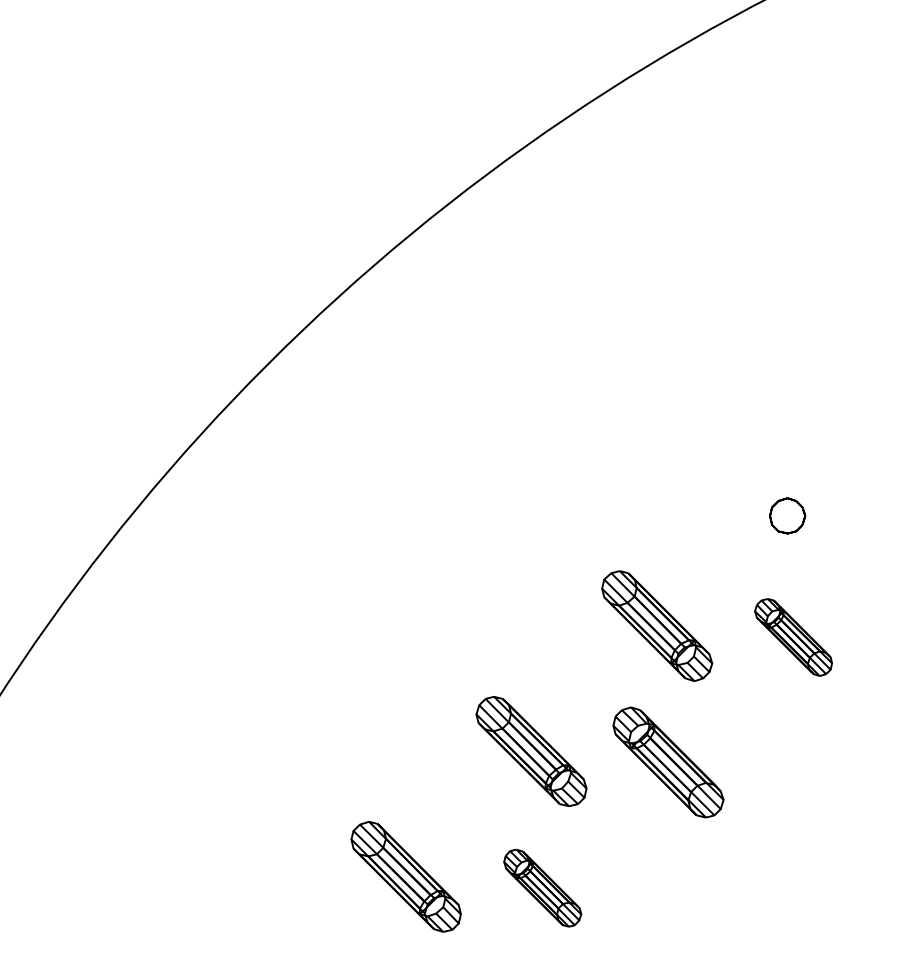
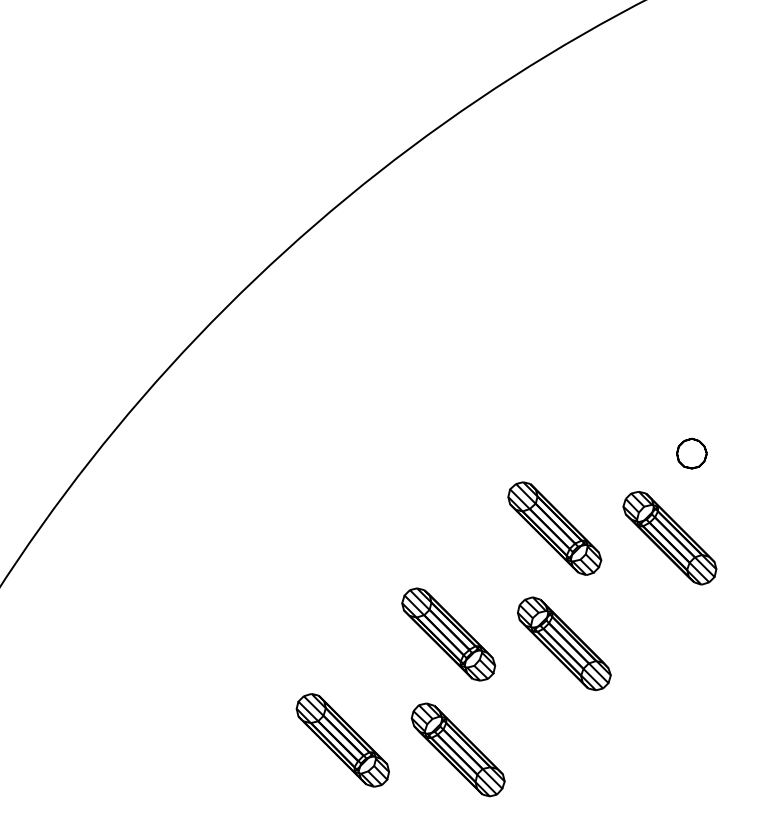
part: (787, 515) -> (691, 453), moved
part: (793, 637) -> (669, 538), size x1.43
part: (541, 887) -> (457, 749), size x1.43

